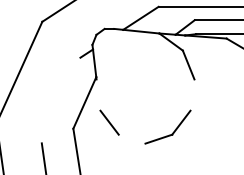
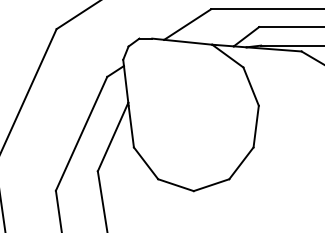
line: (97, 95) -> (130, 126), added
line: (191, 95) -> (255, 126), added
line: (61, 100) -> (81, 133), added
line: (131, 139) -> (175, 185), added

